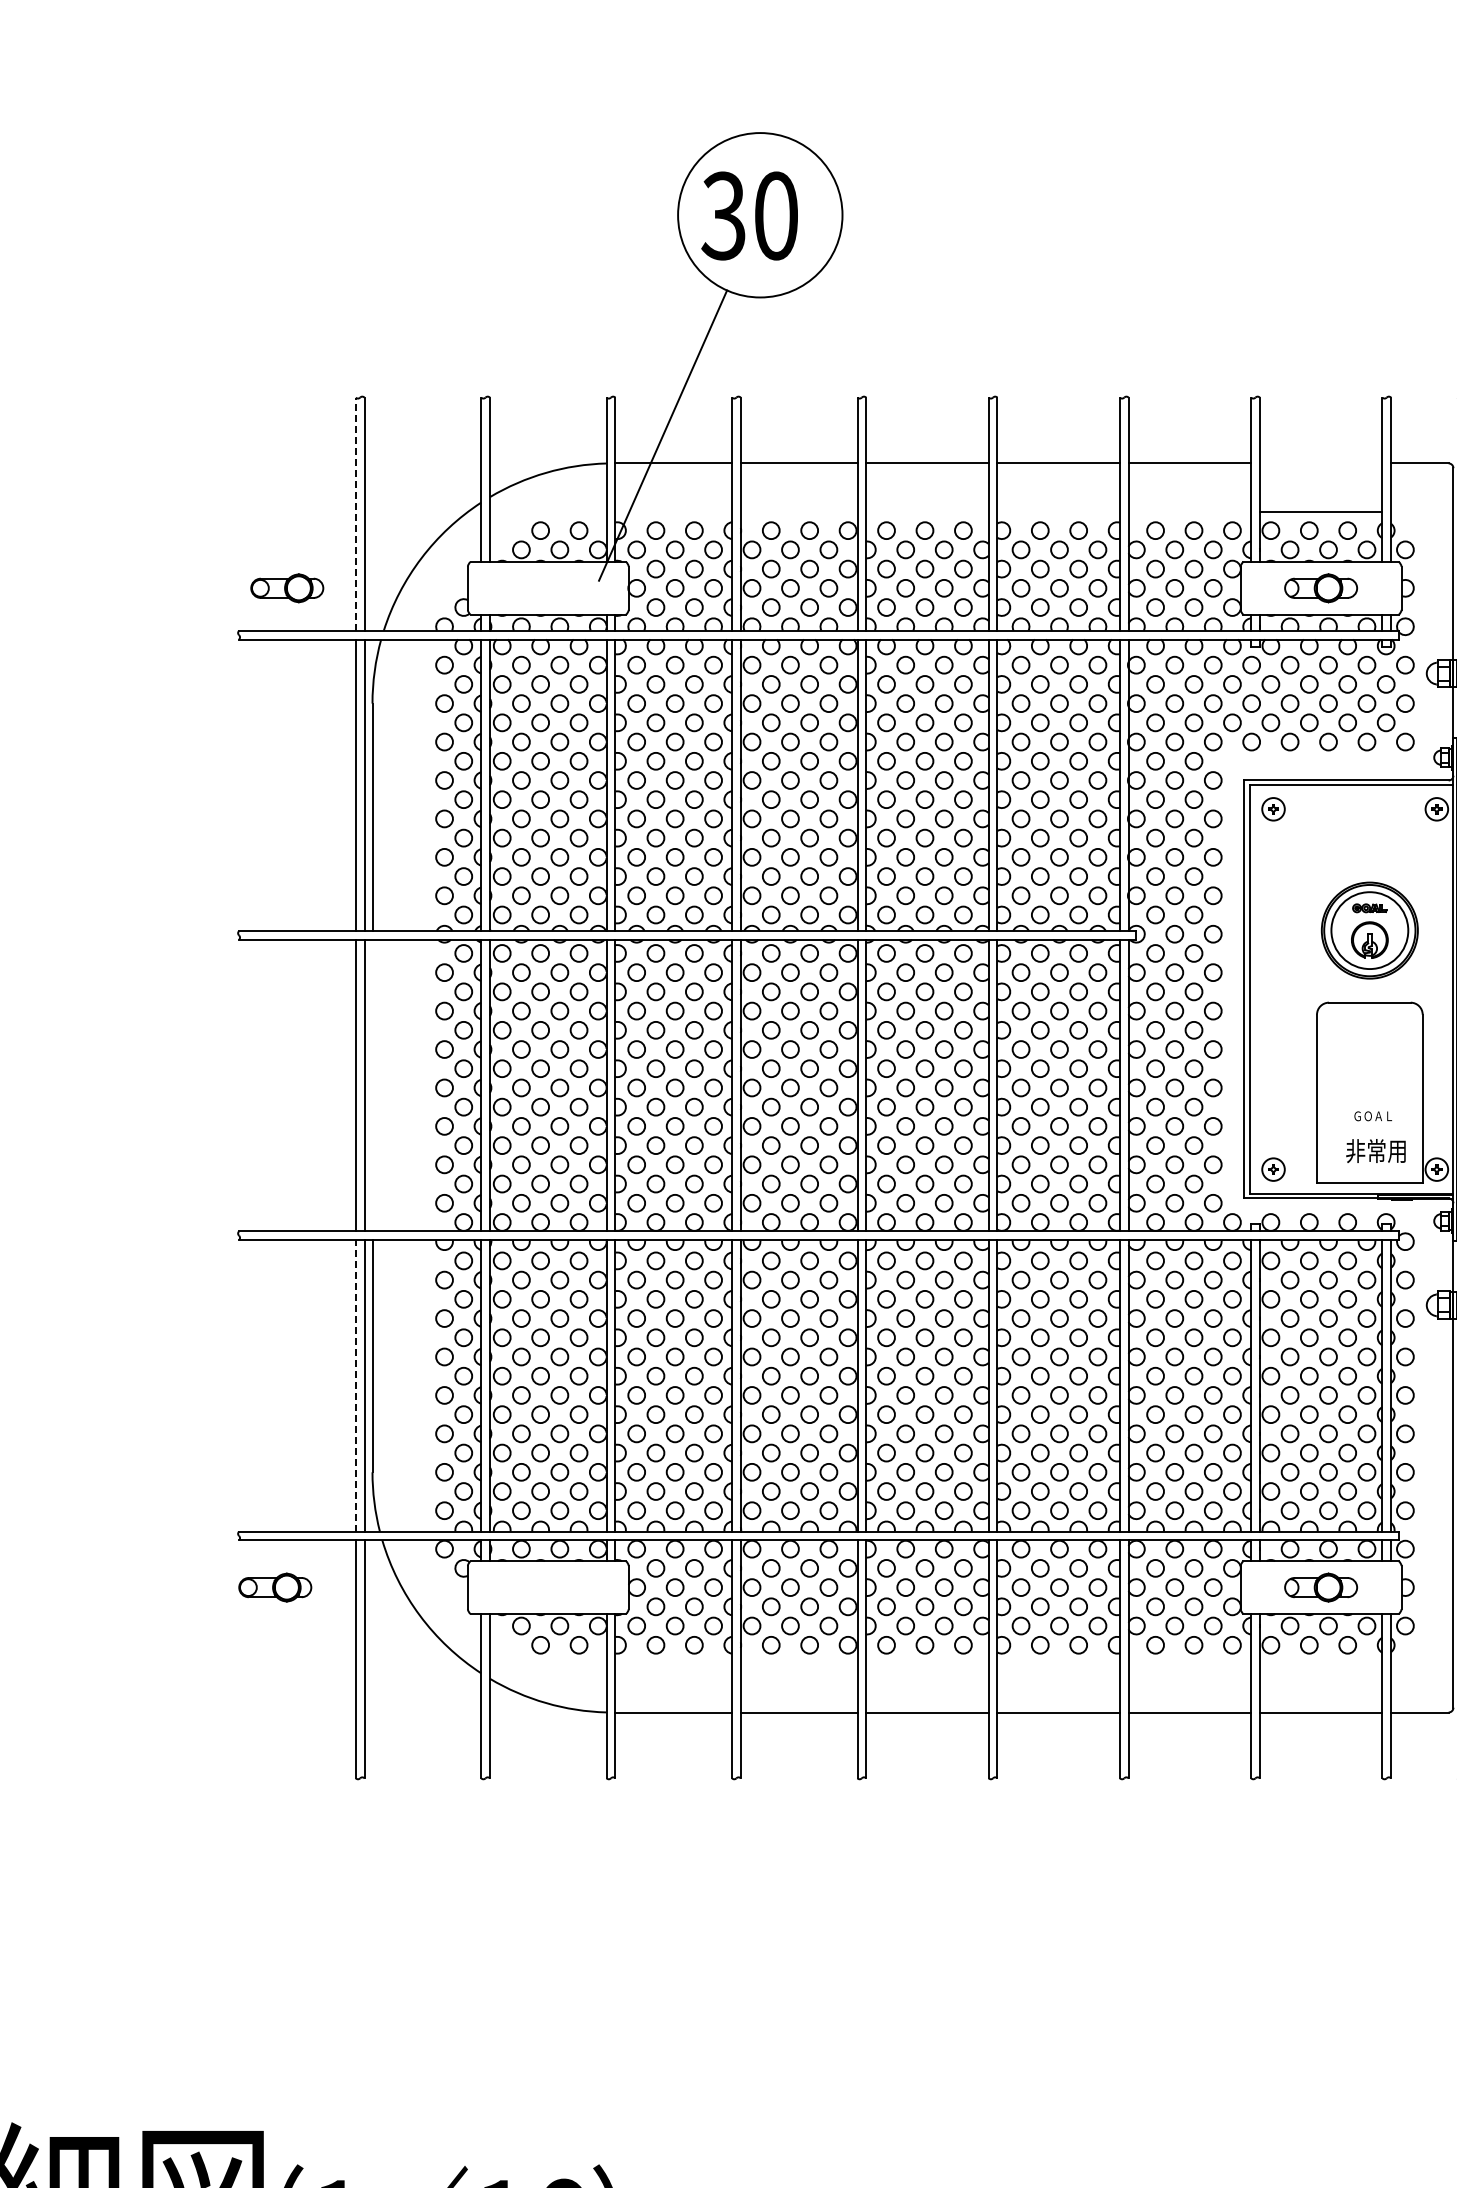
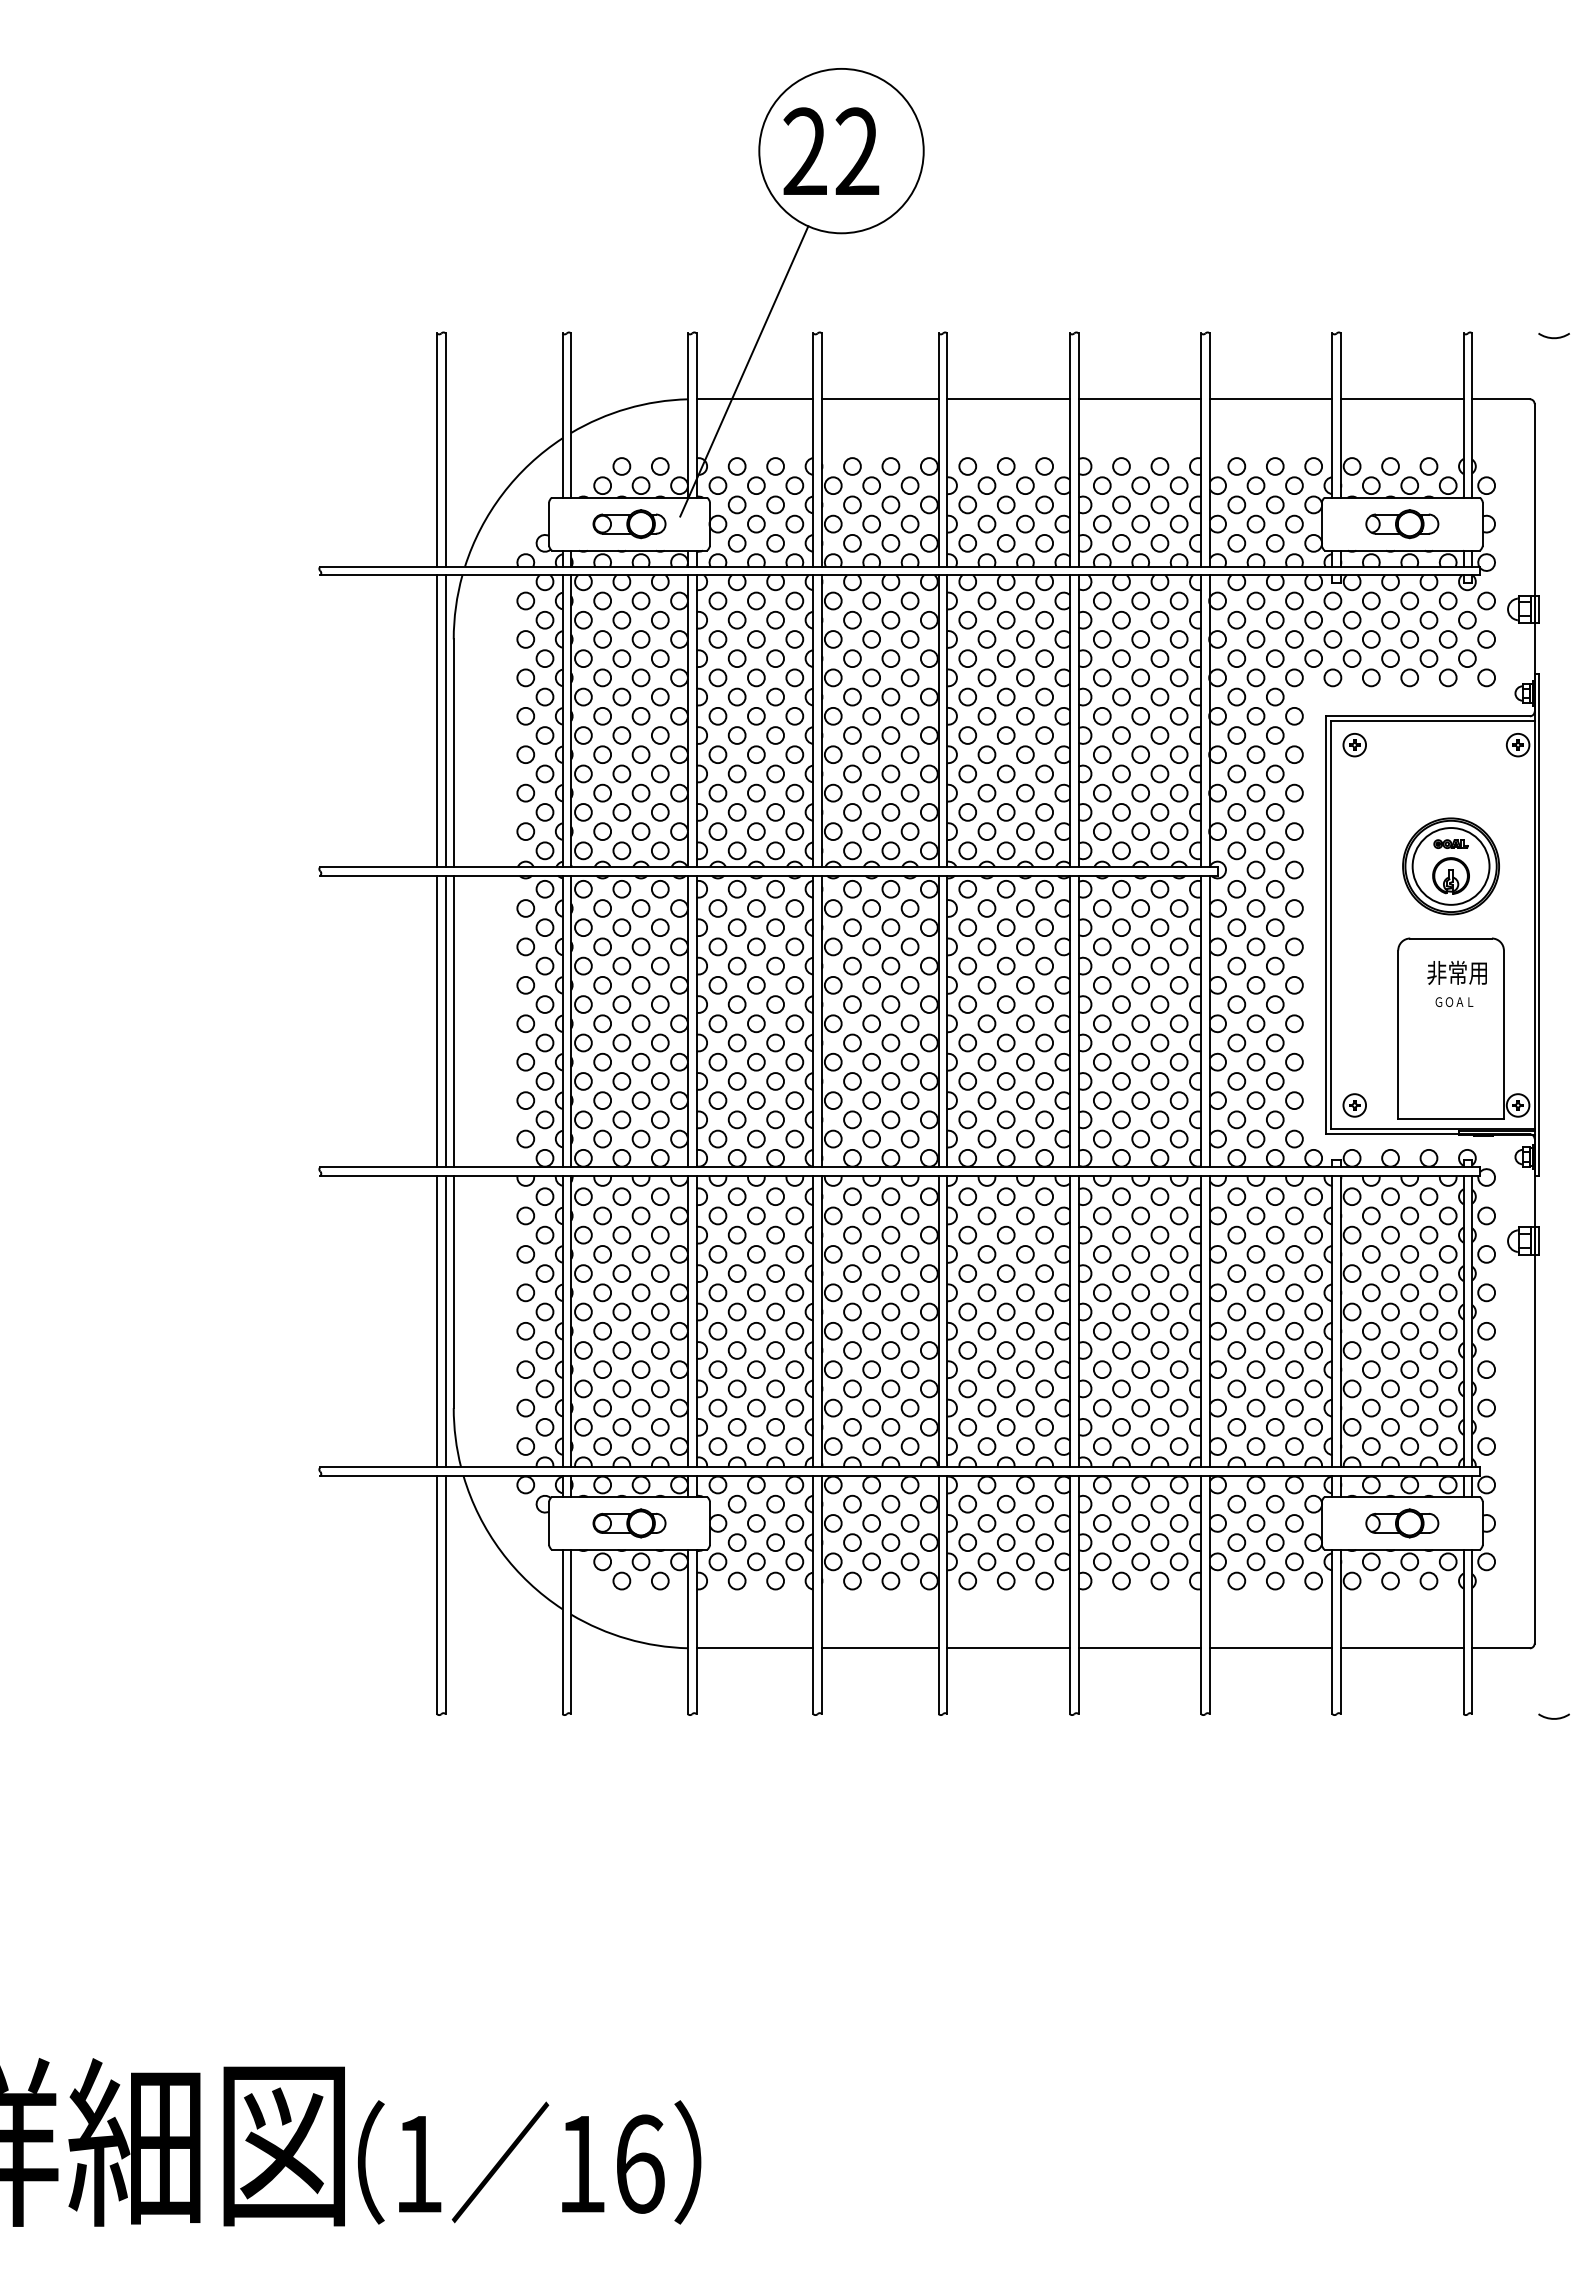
text: (749, 215) -> (830, 151), 30 -> 22
line: (1321, 512) -> (1402, 399), moved
line: (356, 514) -> (437, 450), dashed -> solid
part: (287, 588) -> (629, 524), moved
line: (372, 1085) -> (453, 1021), added
text: (1373, 1115) -> (1454, 1001), moved
text: (1375, 1150) -> (1456, 972), moved
line: (356, 1385) -> (437, 1321), dashed -> solid
part: (275, 1587) -> (629, 1523), moved

